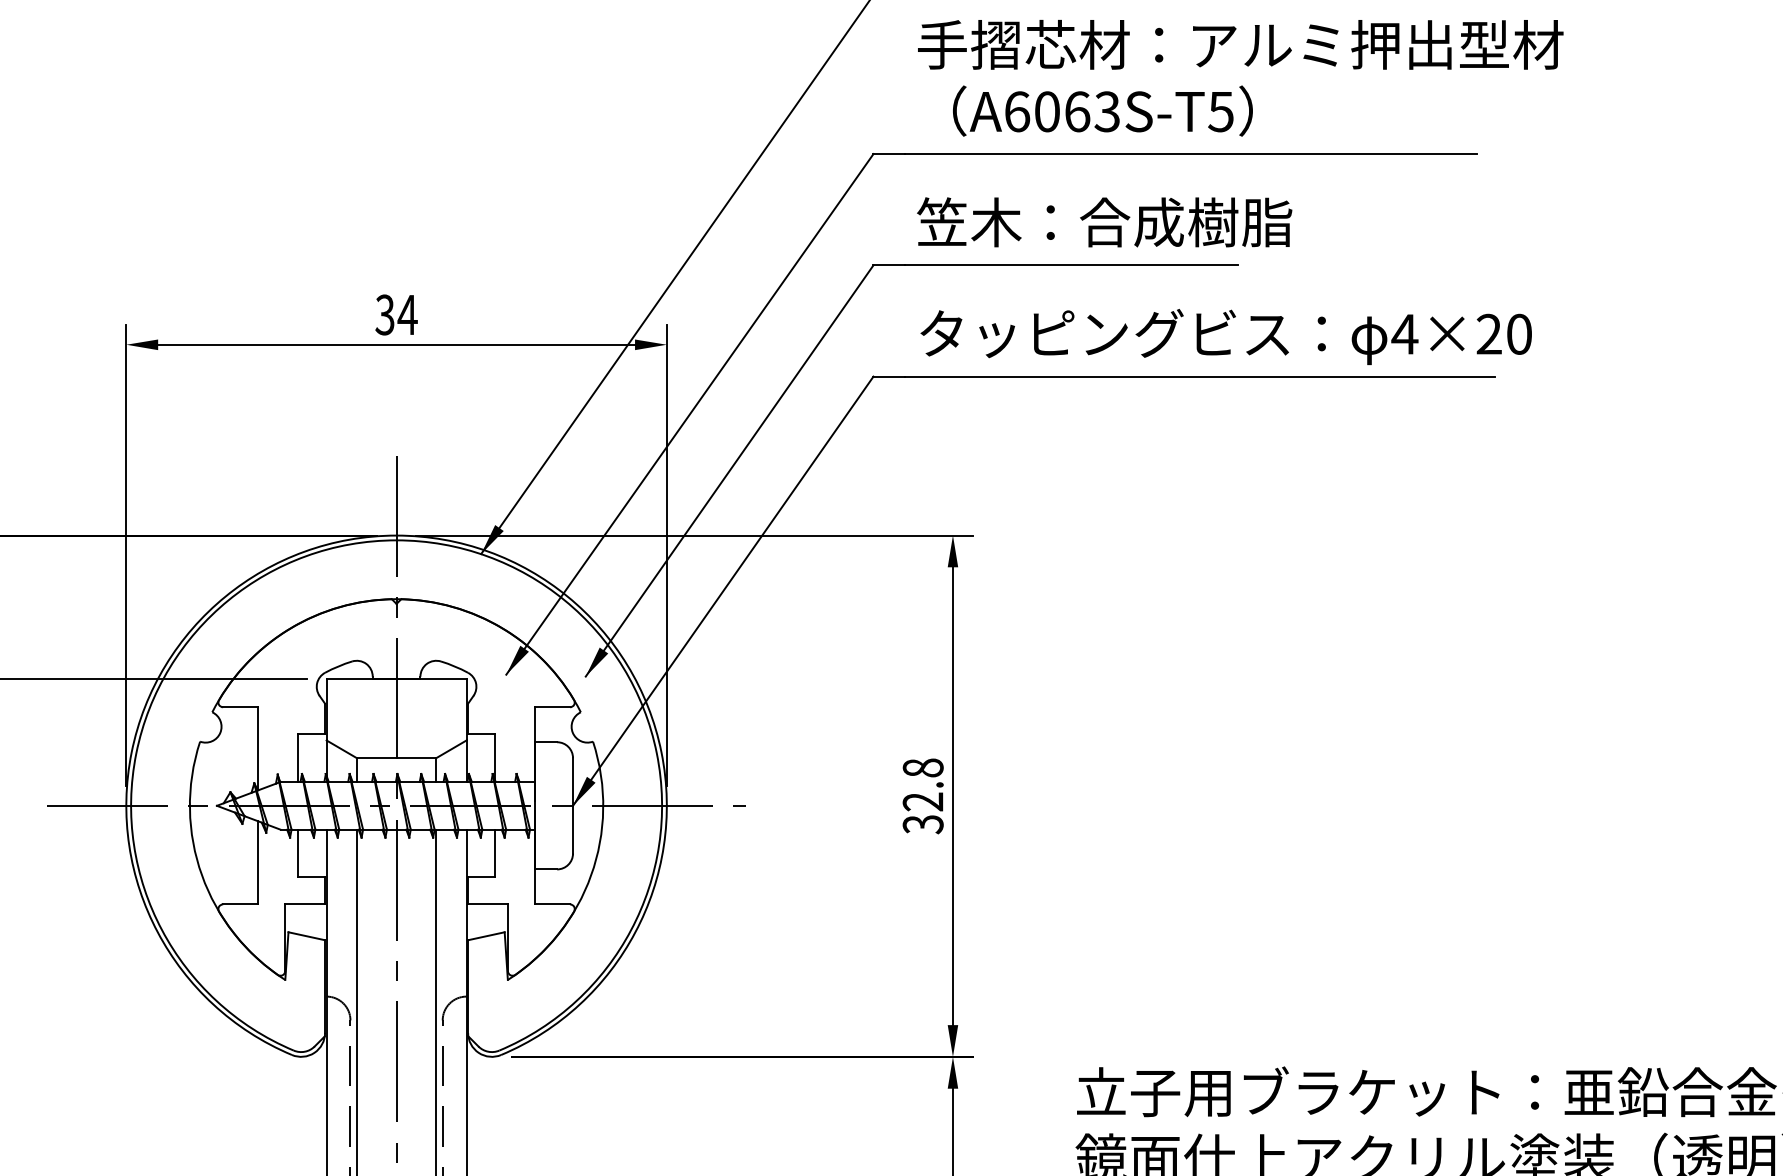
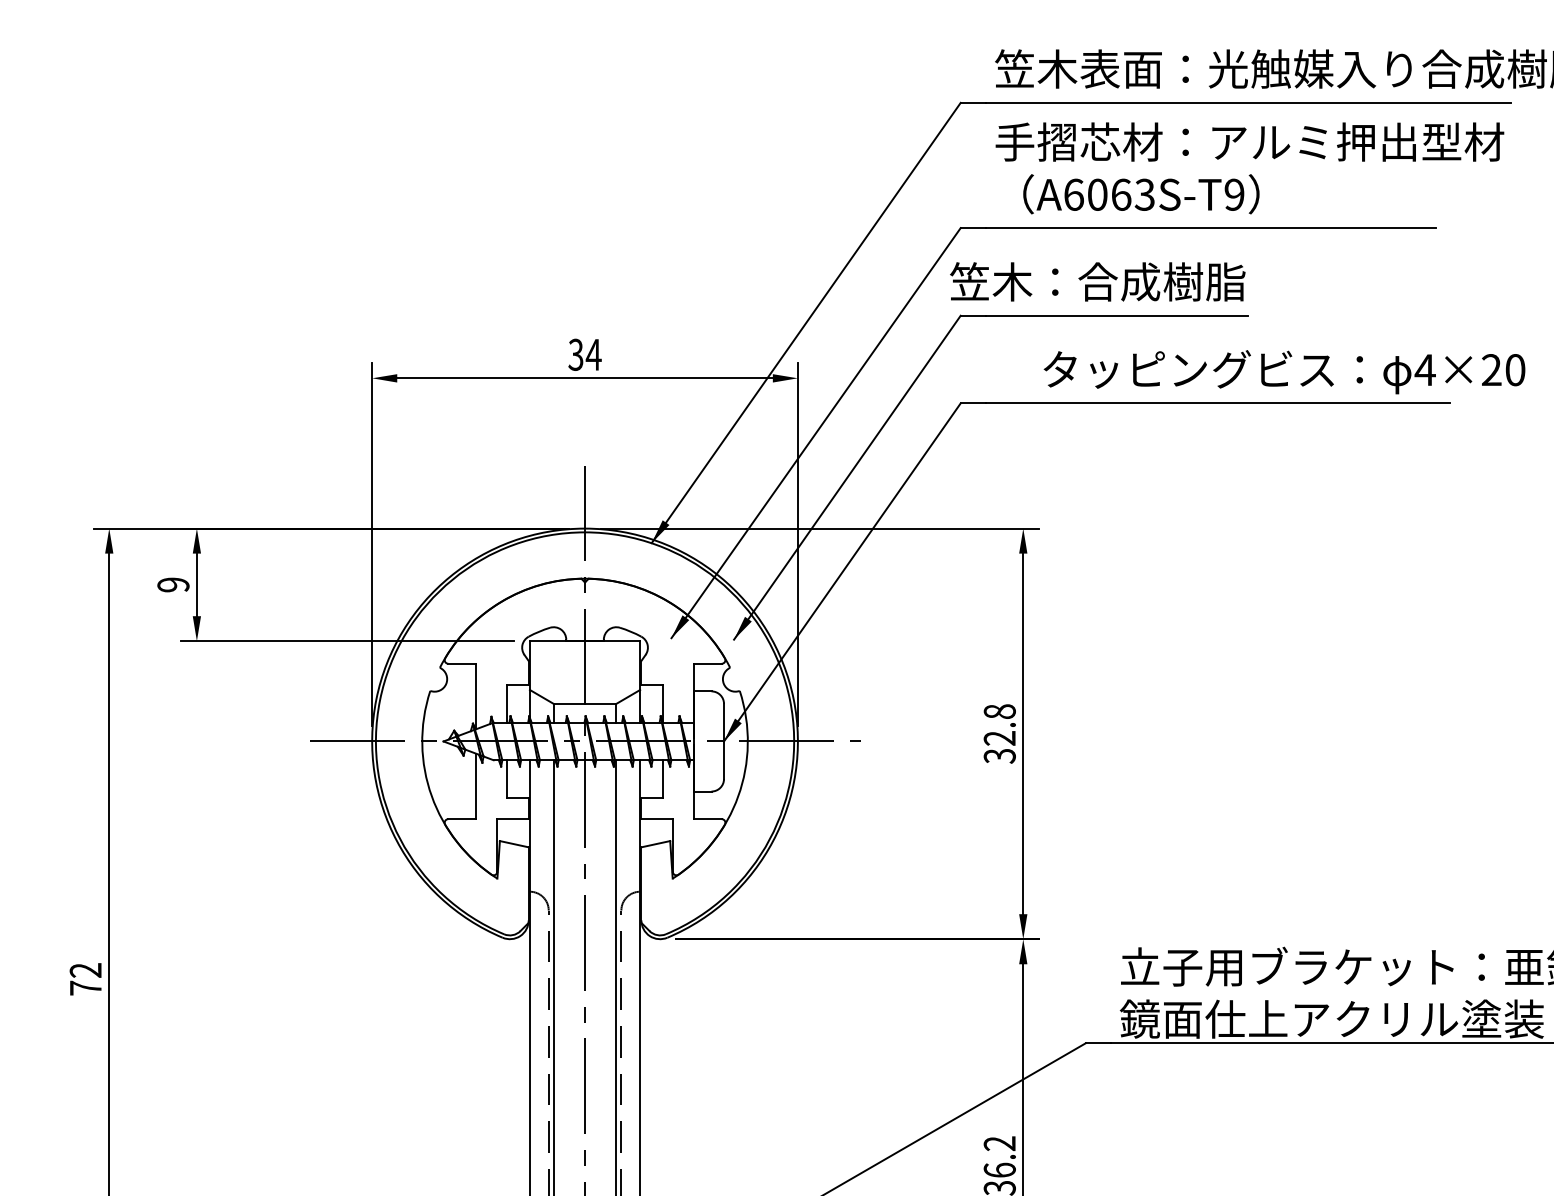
text: (1221, 111) -> (1234, 194), A6063S-T5 -> A6063S-T9
text: (1104, 221) -> (1097, 281), moved
text: (1226, 337) -> (1284, 372), moved

